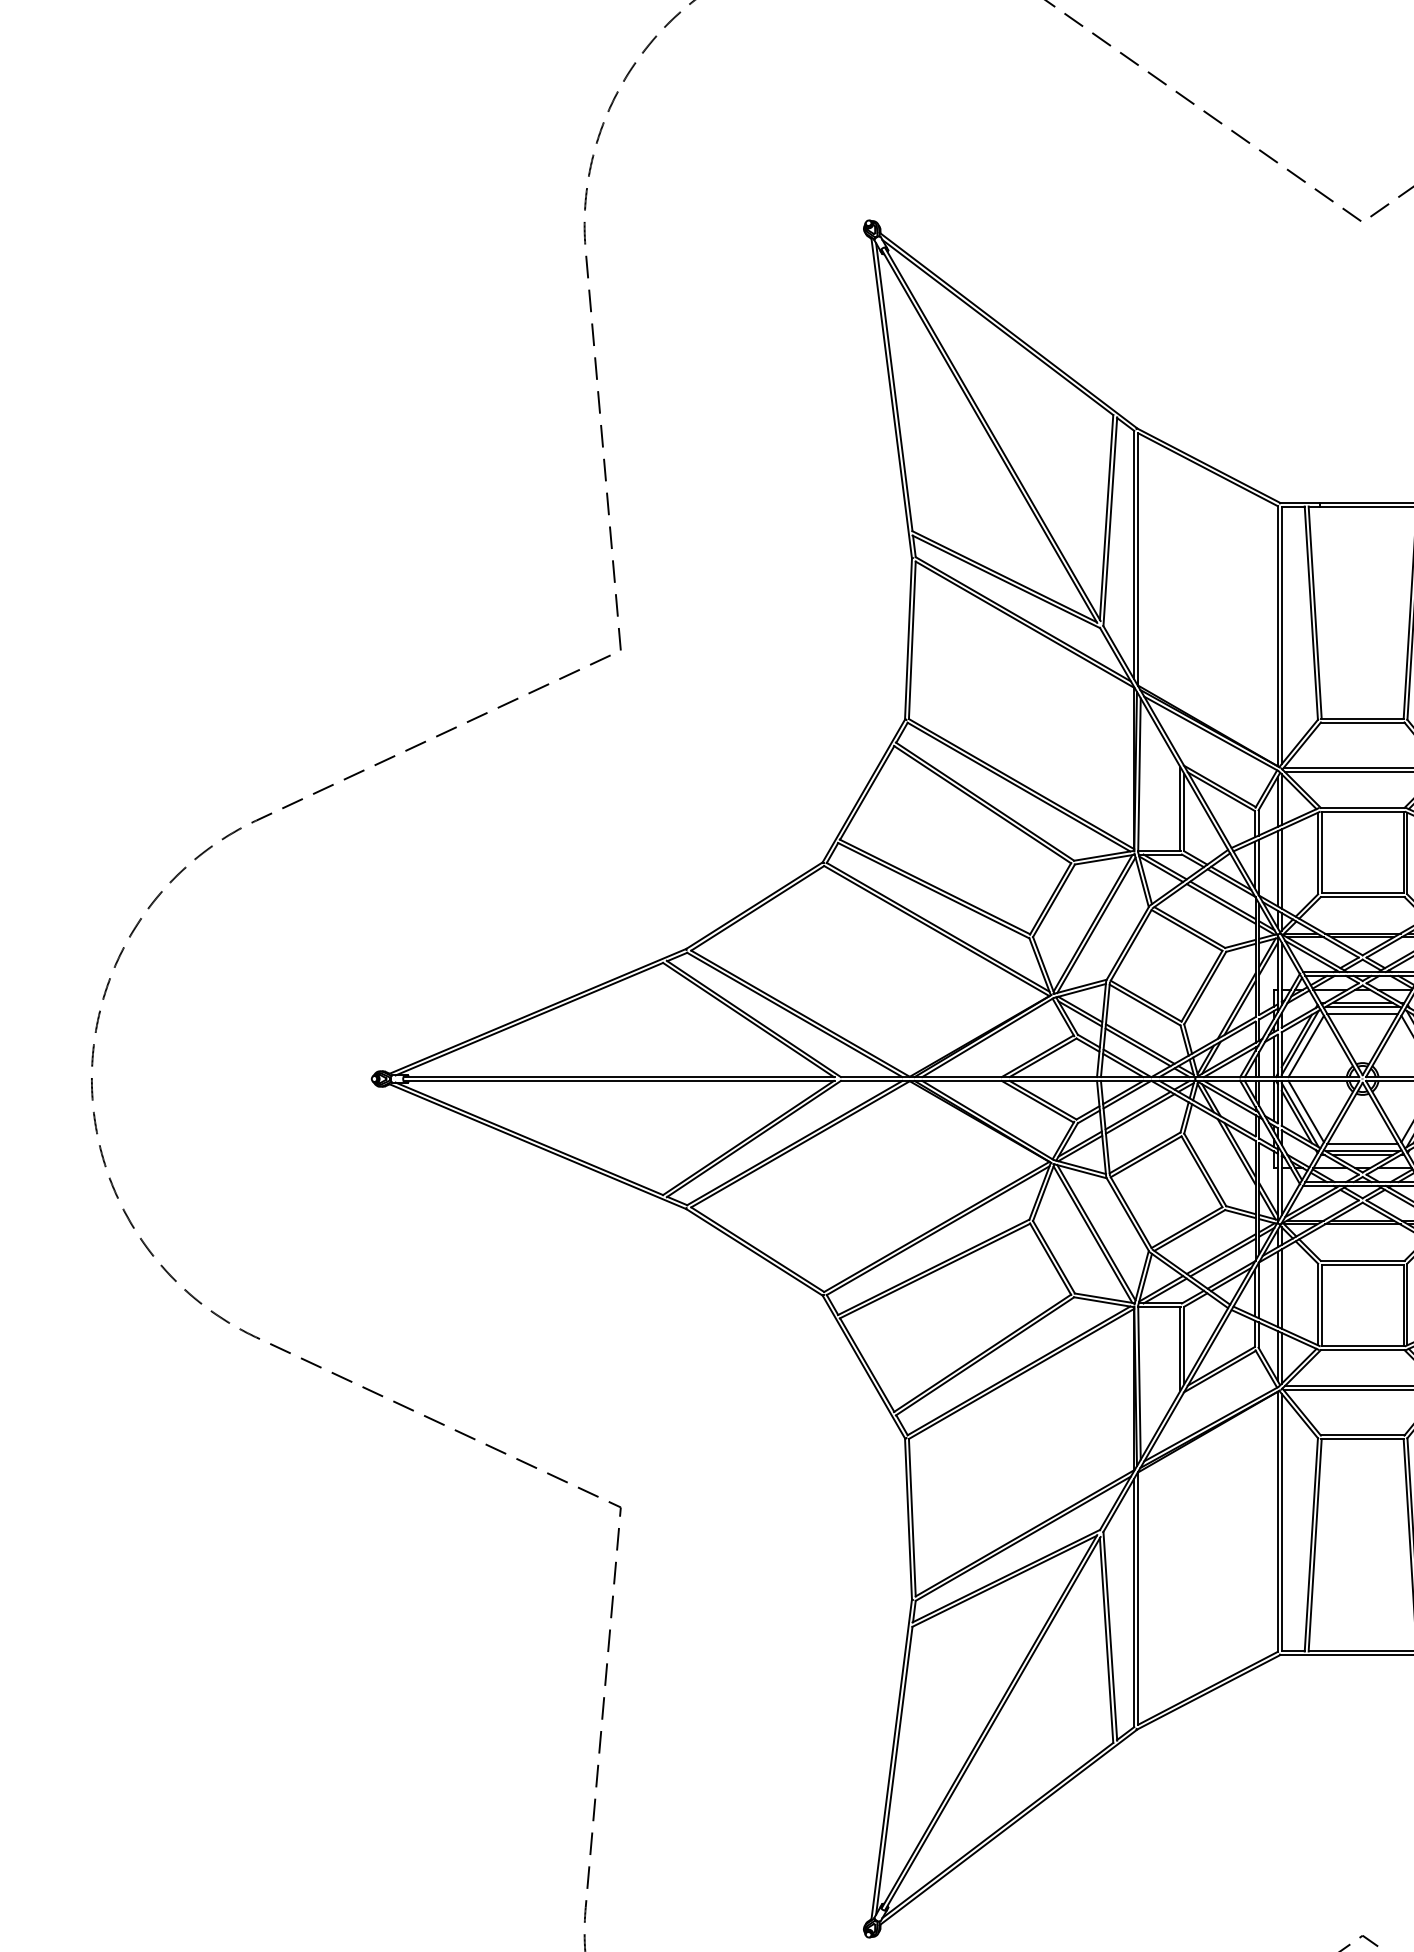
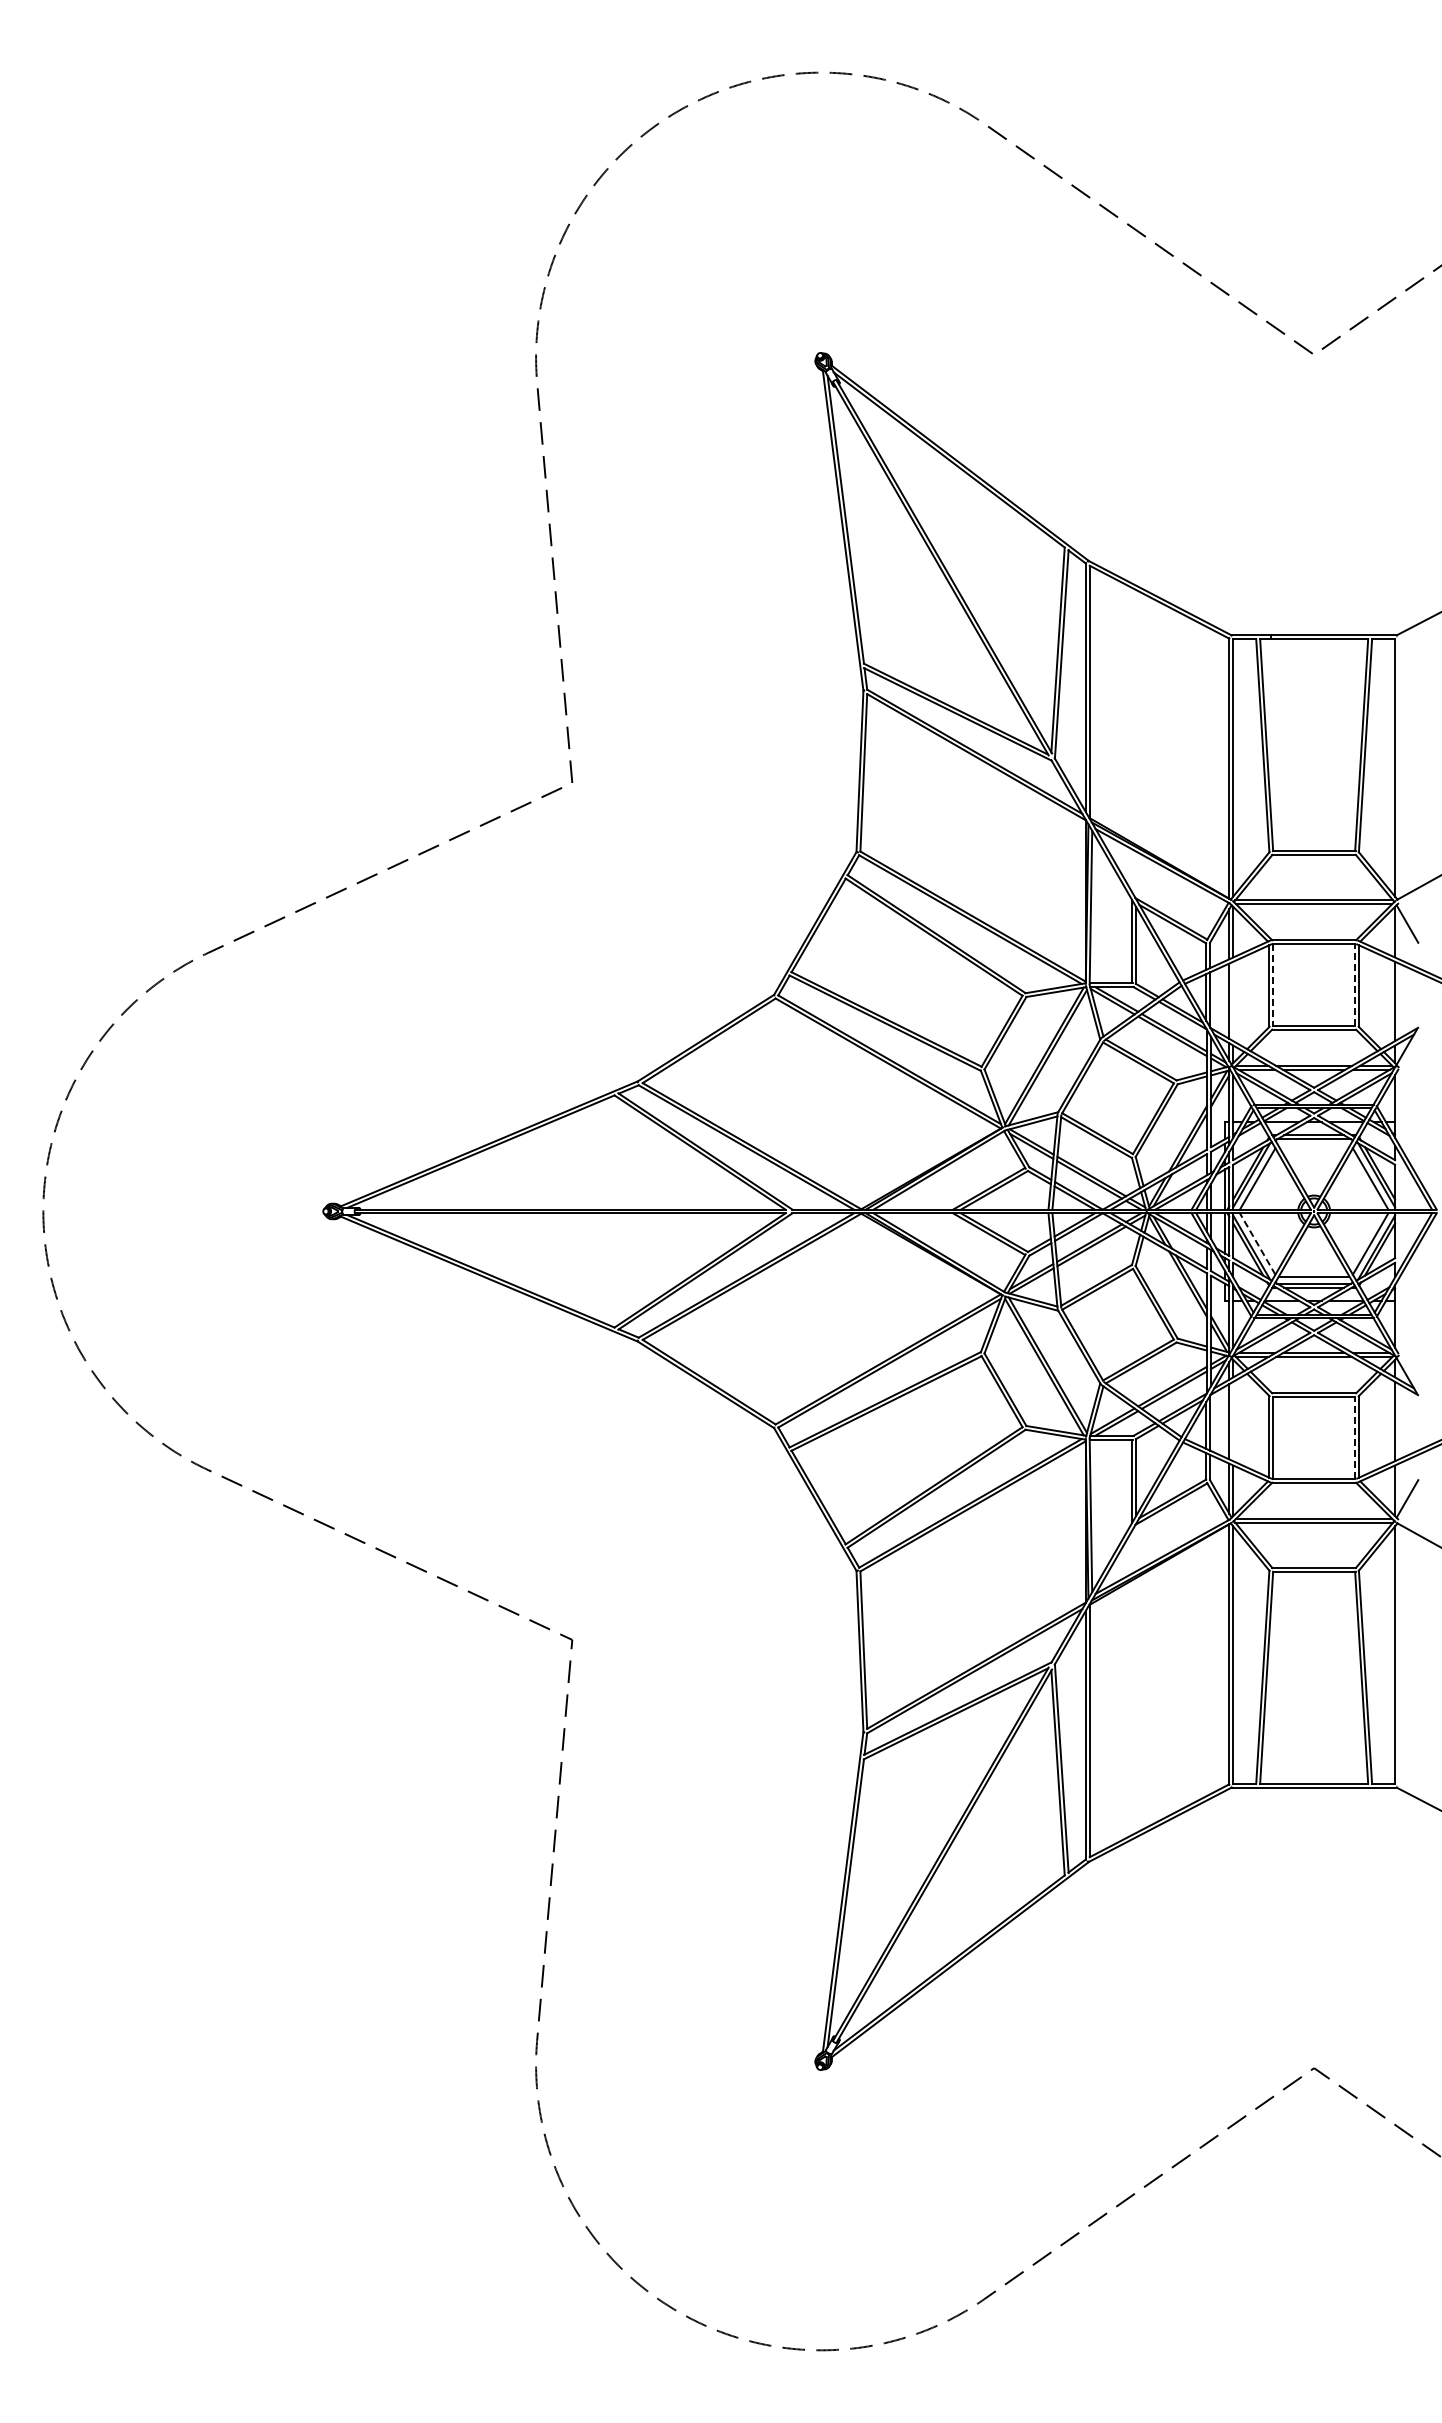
line: (1322, 853) -> (1273, 985), solid -> dashed
line: (1403, 853) -> (1354, 985), solid -> dashed
line: (1282, 869) -> (1233, 1001), removed
line: (1362, 1014) -> (1313, 1146), removed
line: (1306, 1111) -> (1257, 1243), solid -> dashed
line: (1282, 1289) -> (1233, 1421), removed
line: (1403, 1305) -> (1354, 1437), solid -> dashed

